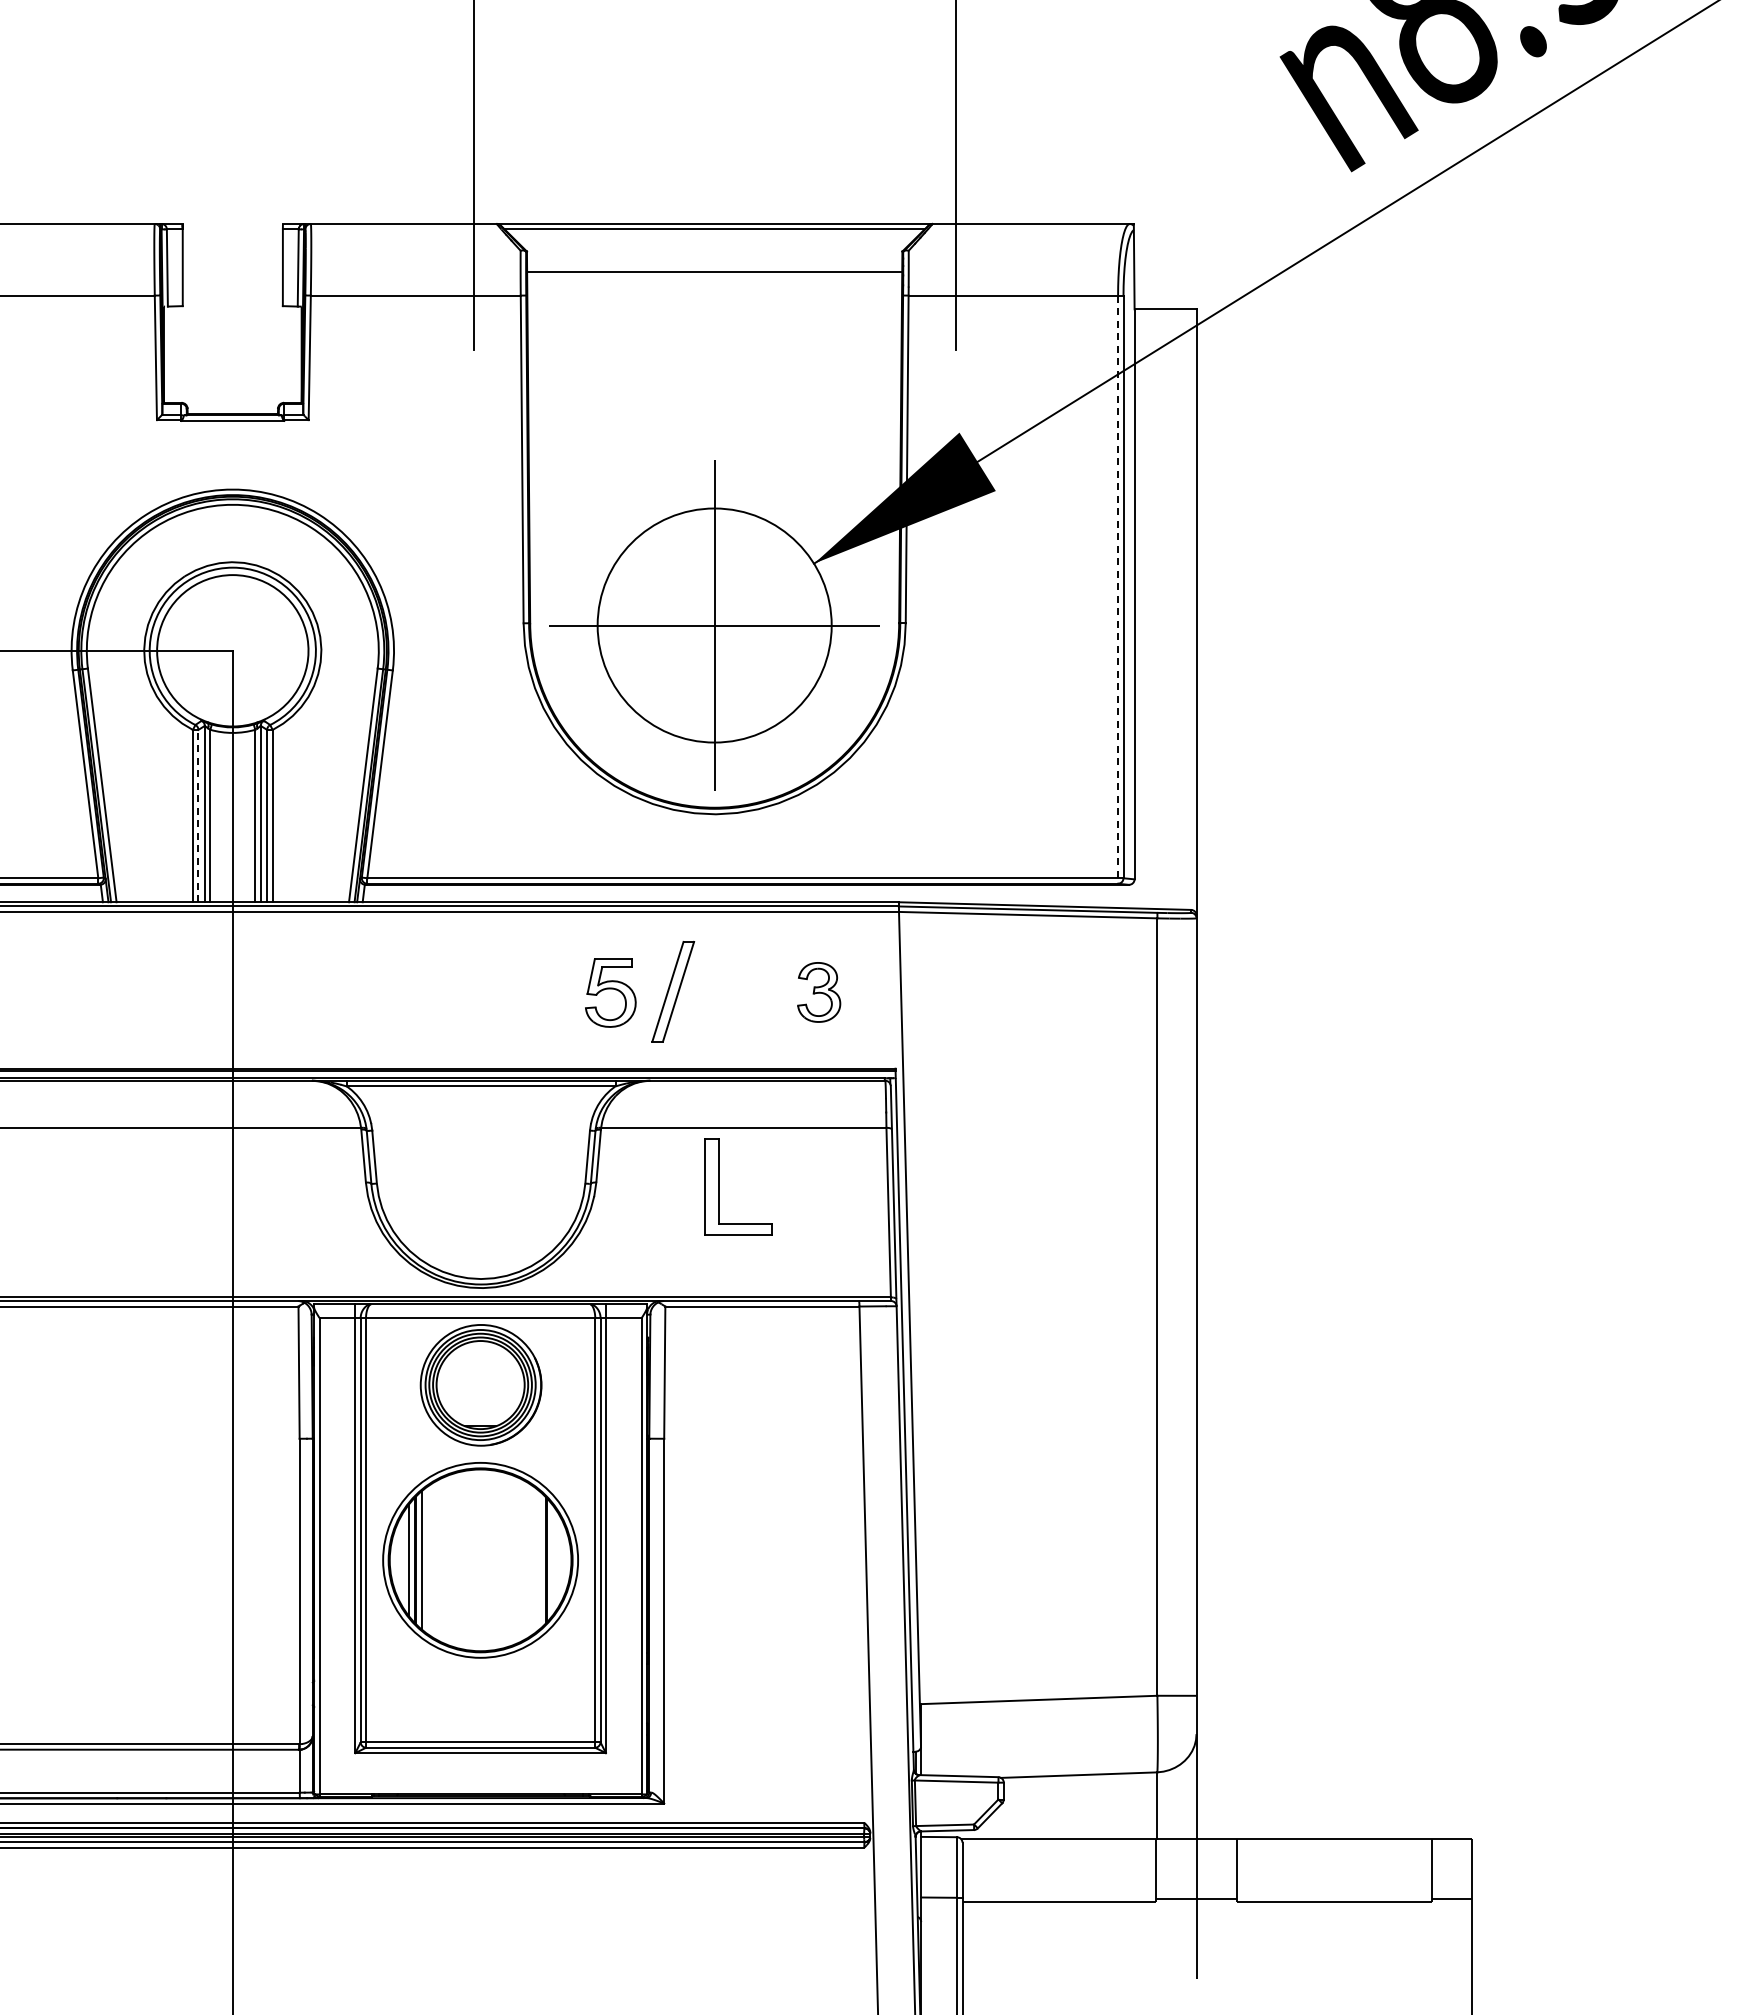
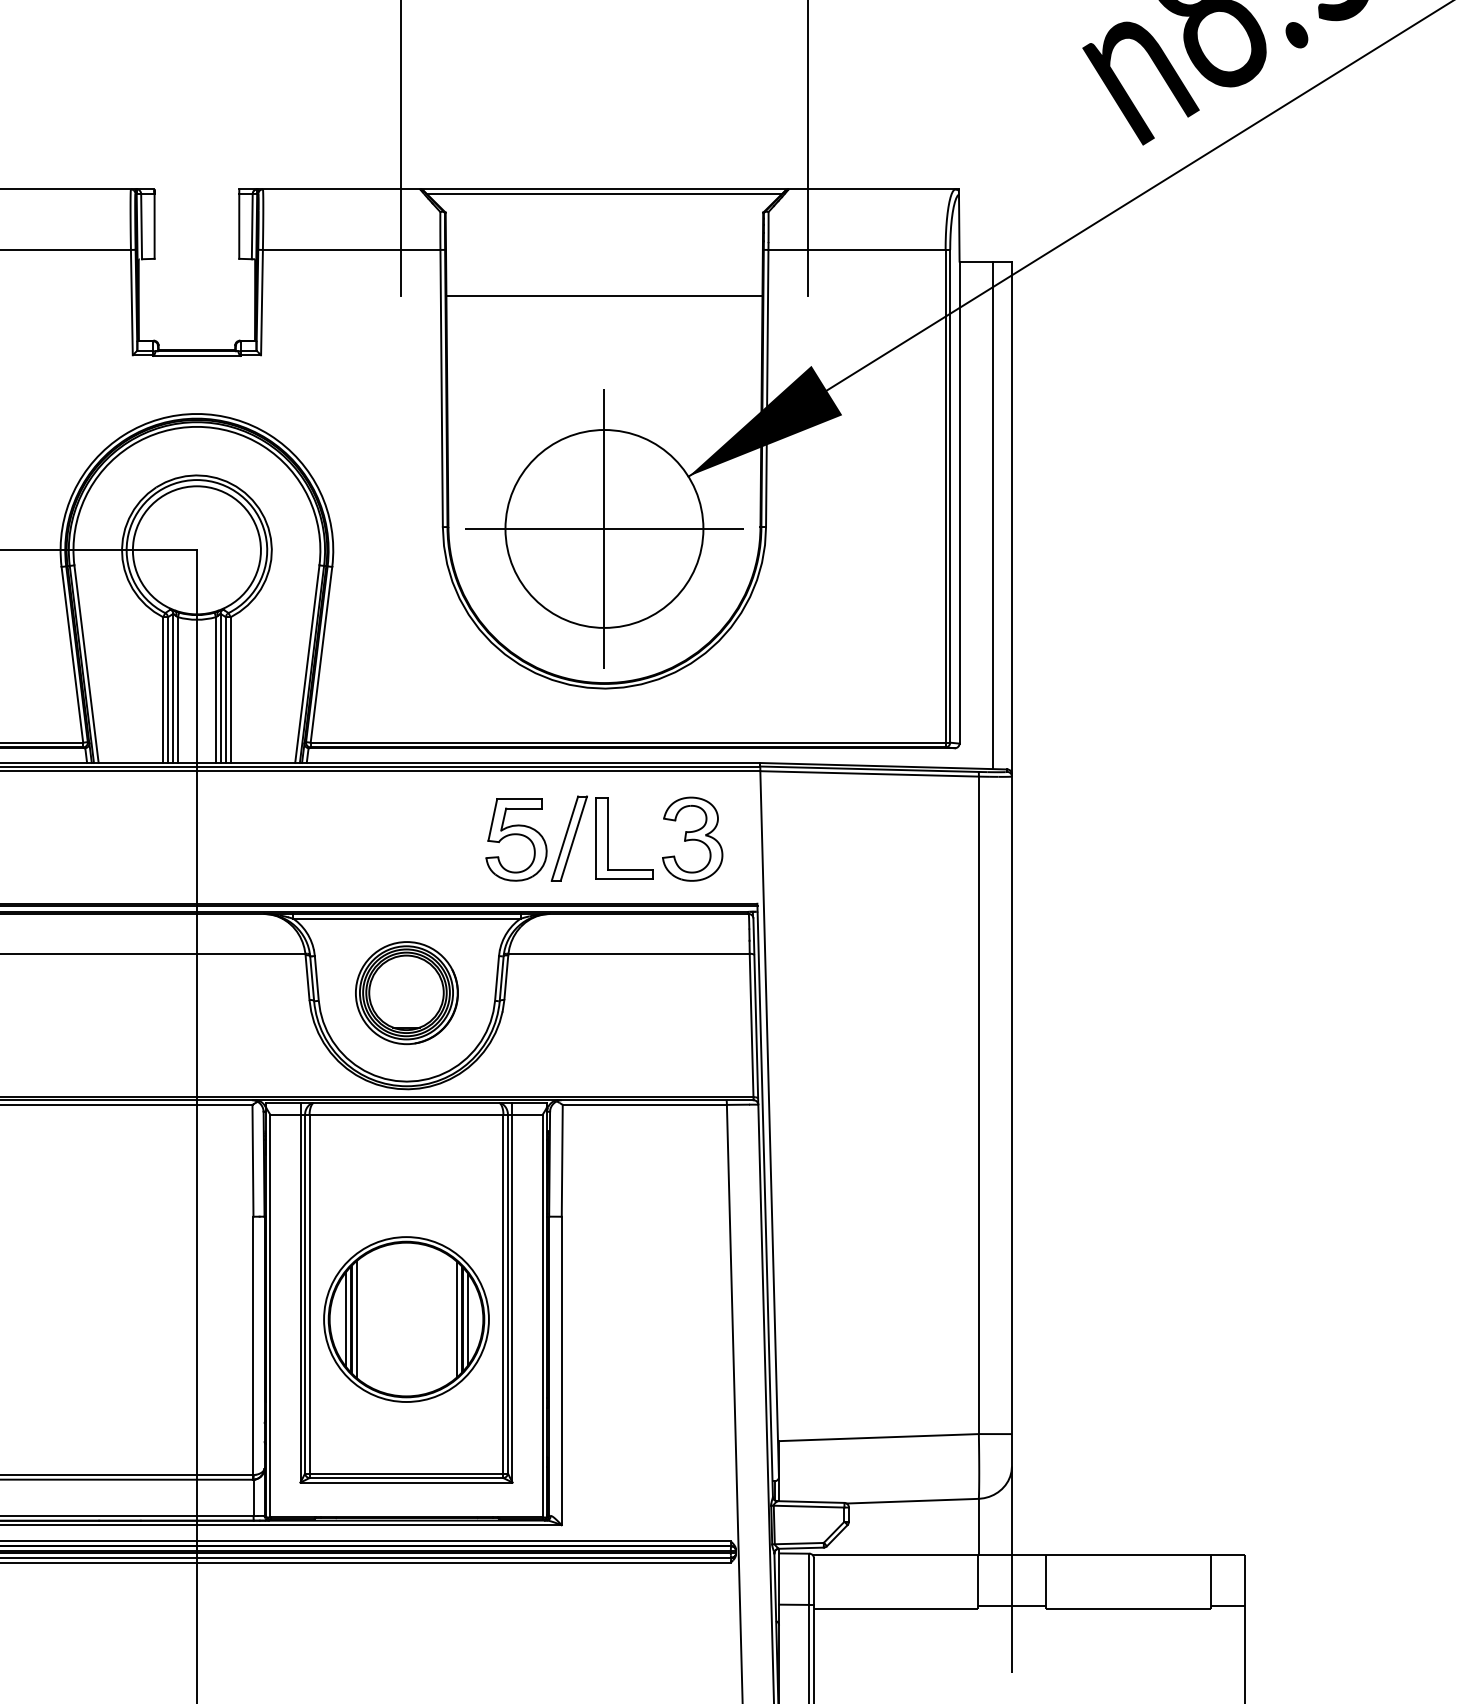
line: (714, 272) -> (604, 296), moved
line: (1118, 590) -> (945, 499), dashed -> solid
line: (1174, 609) -> (993, 515), added
line: (198, 815) -> (167, 689), dashed -> solid
part: (610, 992) -> (516, 839), size x1.43
part: (819, 992) -> (693, 839), size x1.67
part: (719, 1186) -> (608, 838), moved
part: (480, 1385) -> (406, 993), moved
line: (540, 1559) -> (457, 1318), added
line: (552, 1560) -> (467, 1319), added

